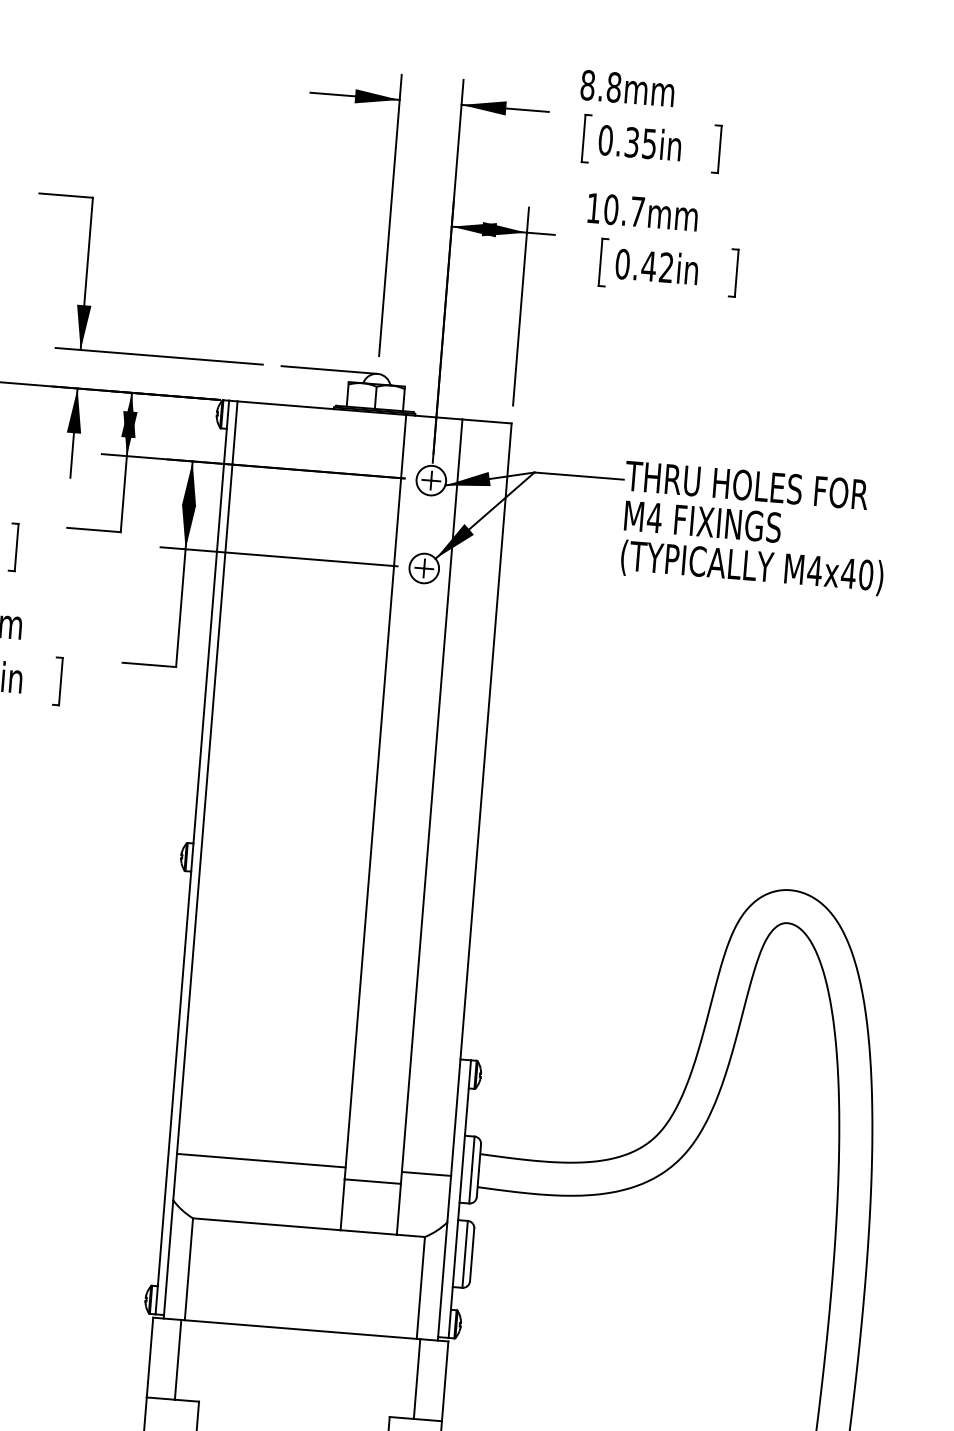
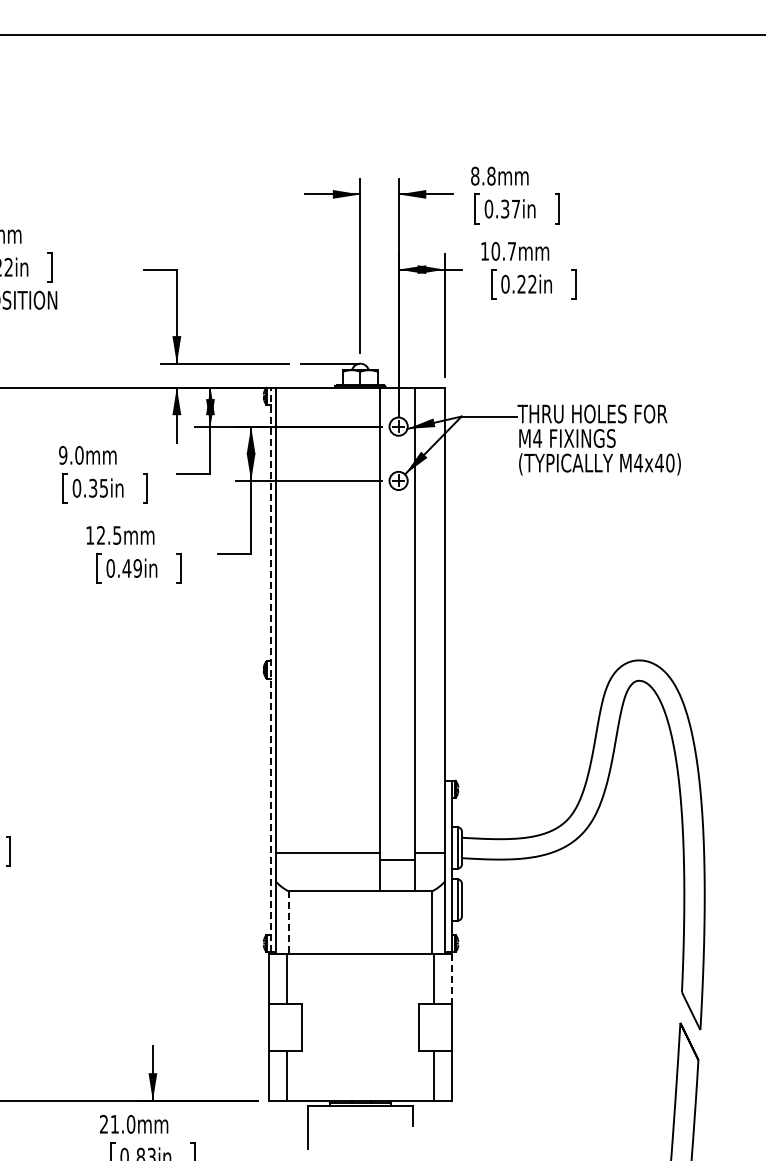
text: (648, 144) -> (515, 209), 0.35in -> 0.37in
text: (648, 265) -> (521, 283), 0.42in -> 0.22in
line: (192, 856) -> (270, 669), solid -> dashed
line: (188, 1270) -> (288, 923), solid -> dashed
line: (444, 1382) -> (451, 979), solid -> dashed

